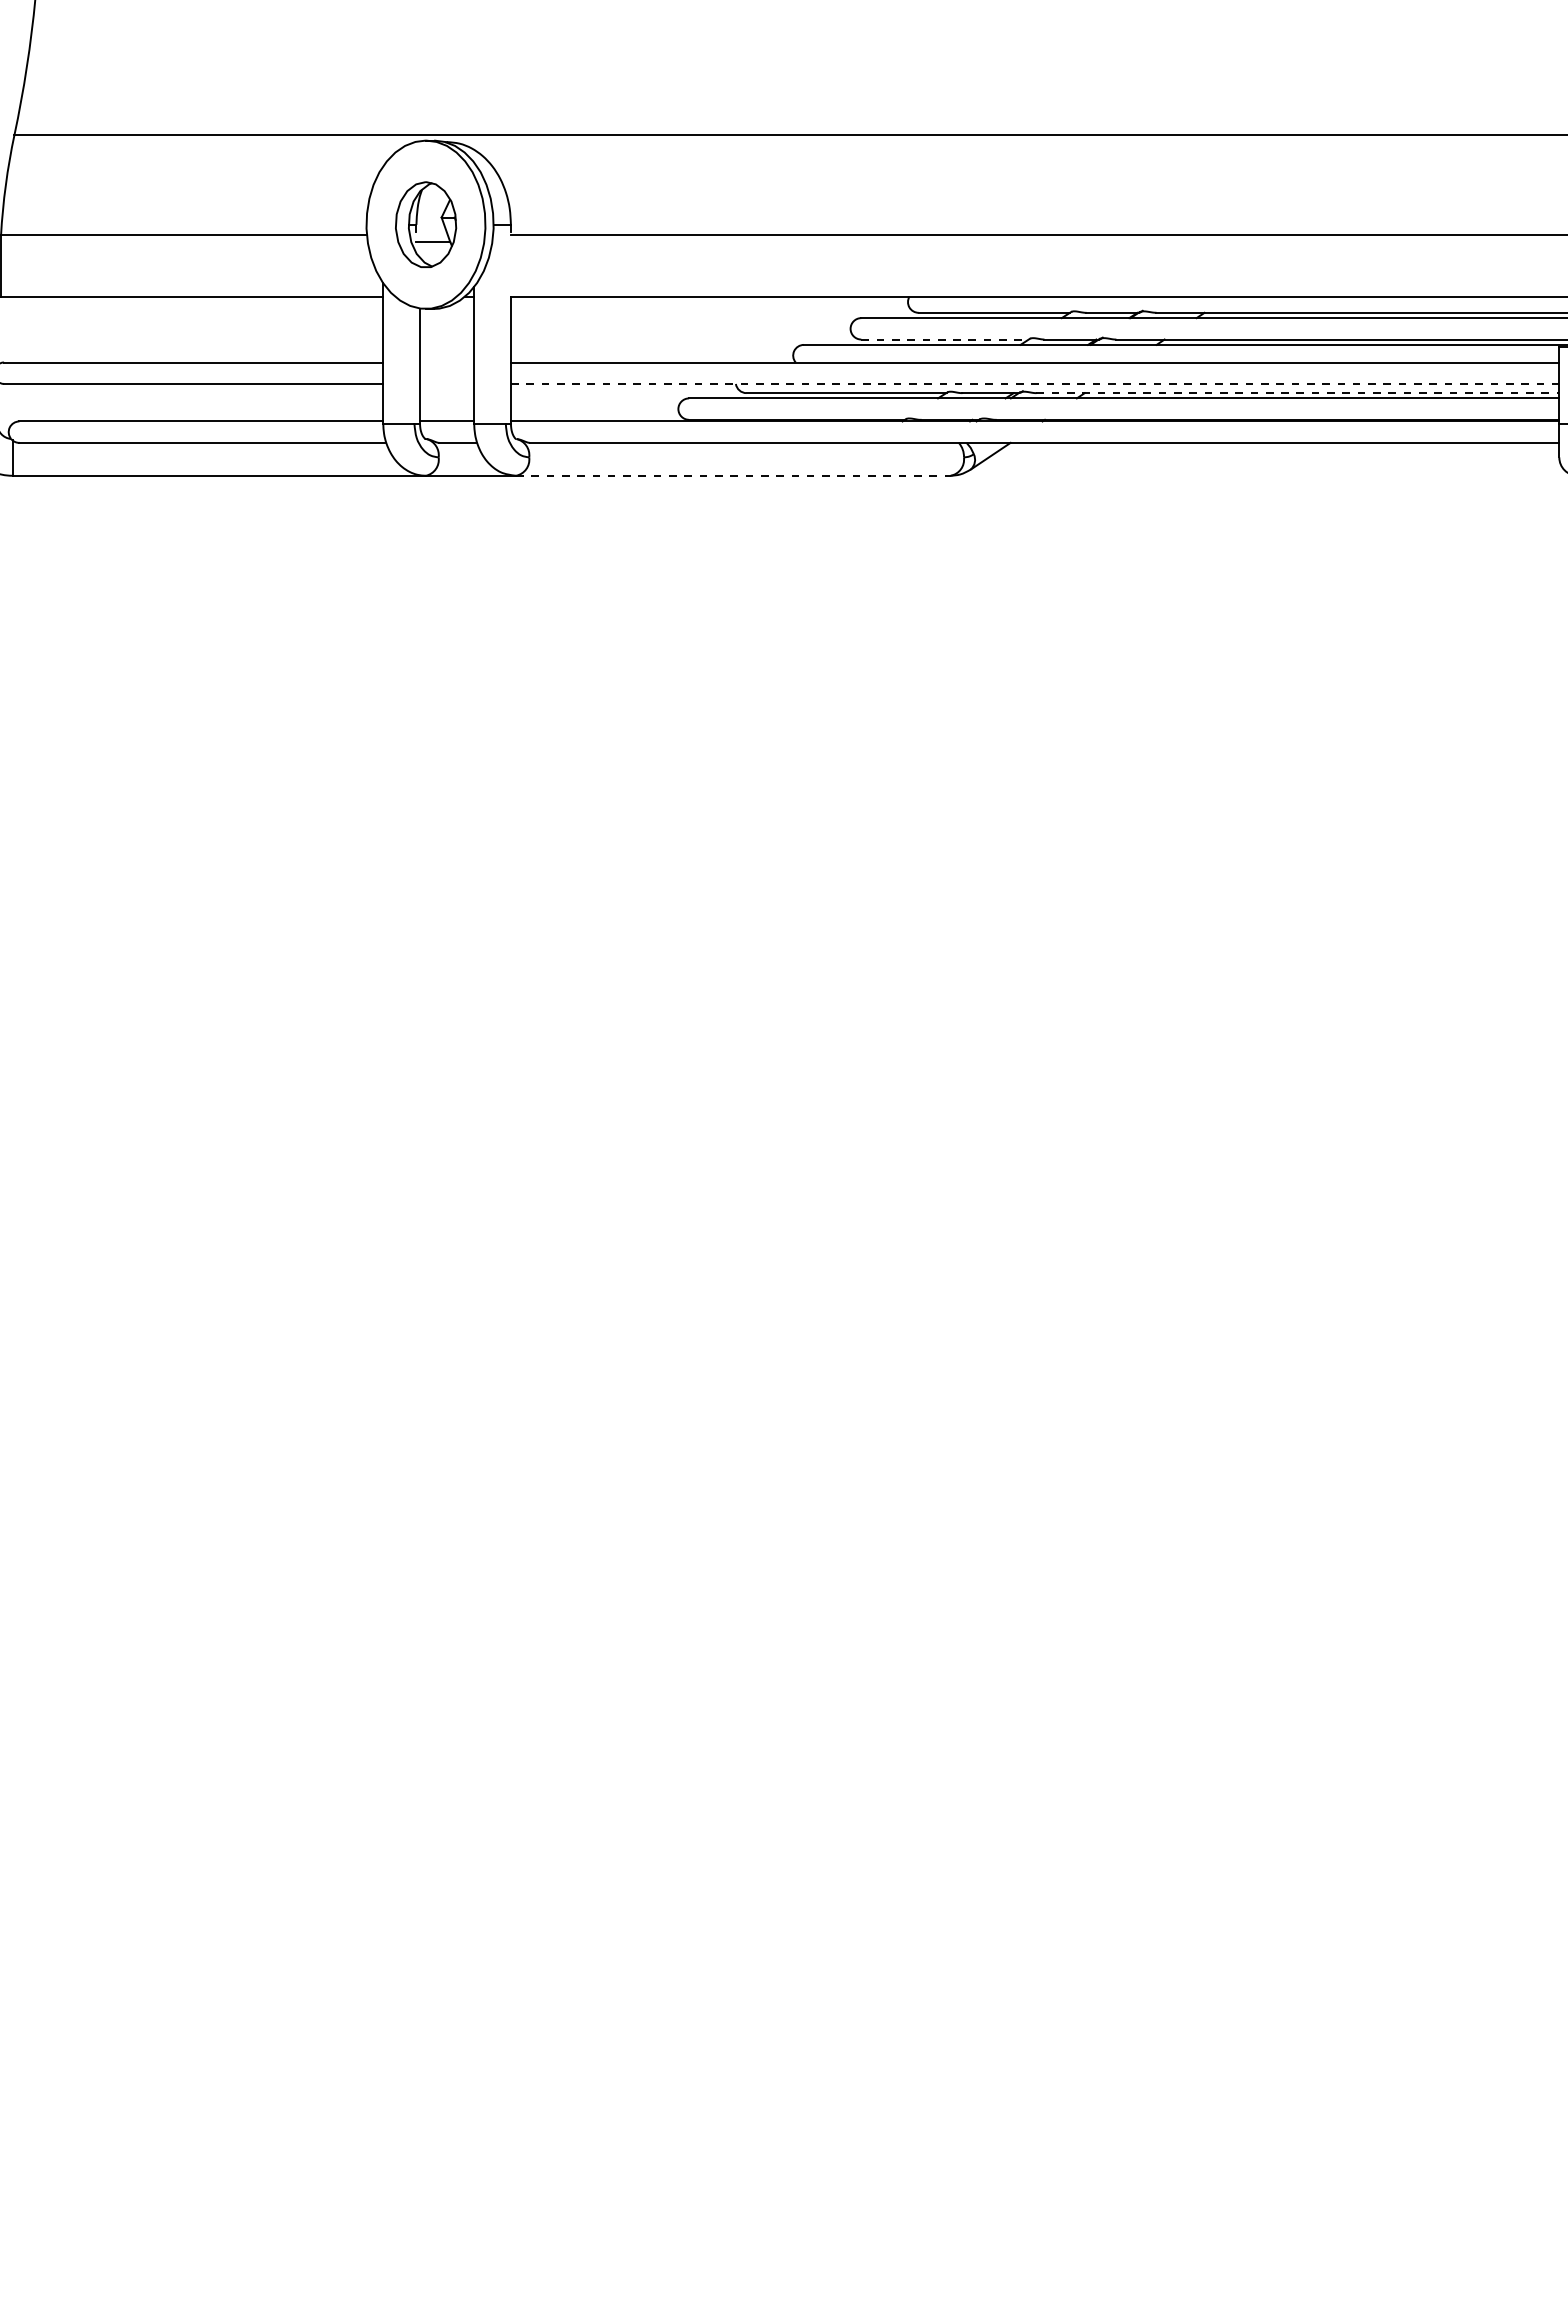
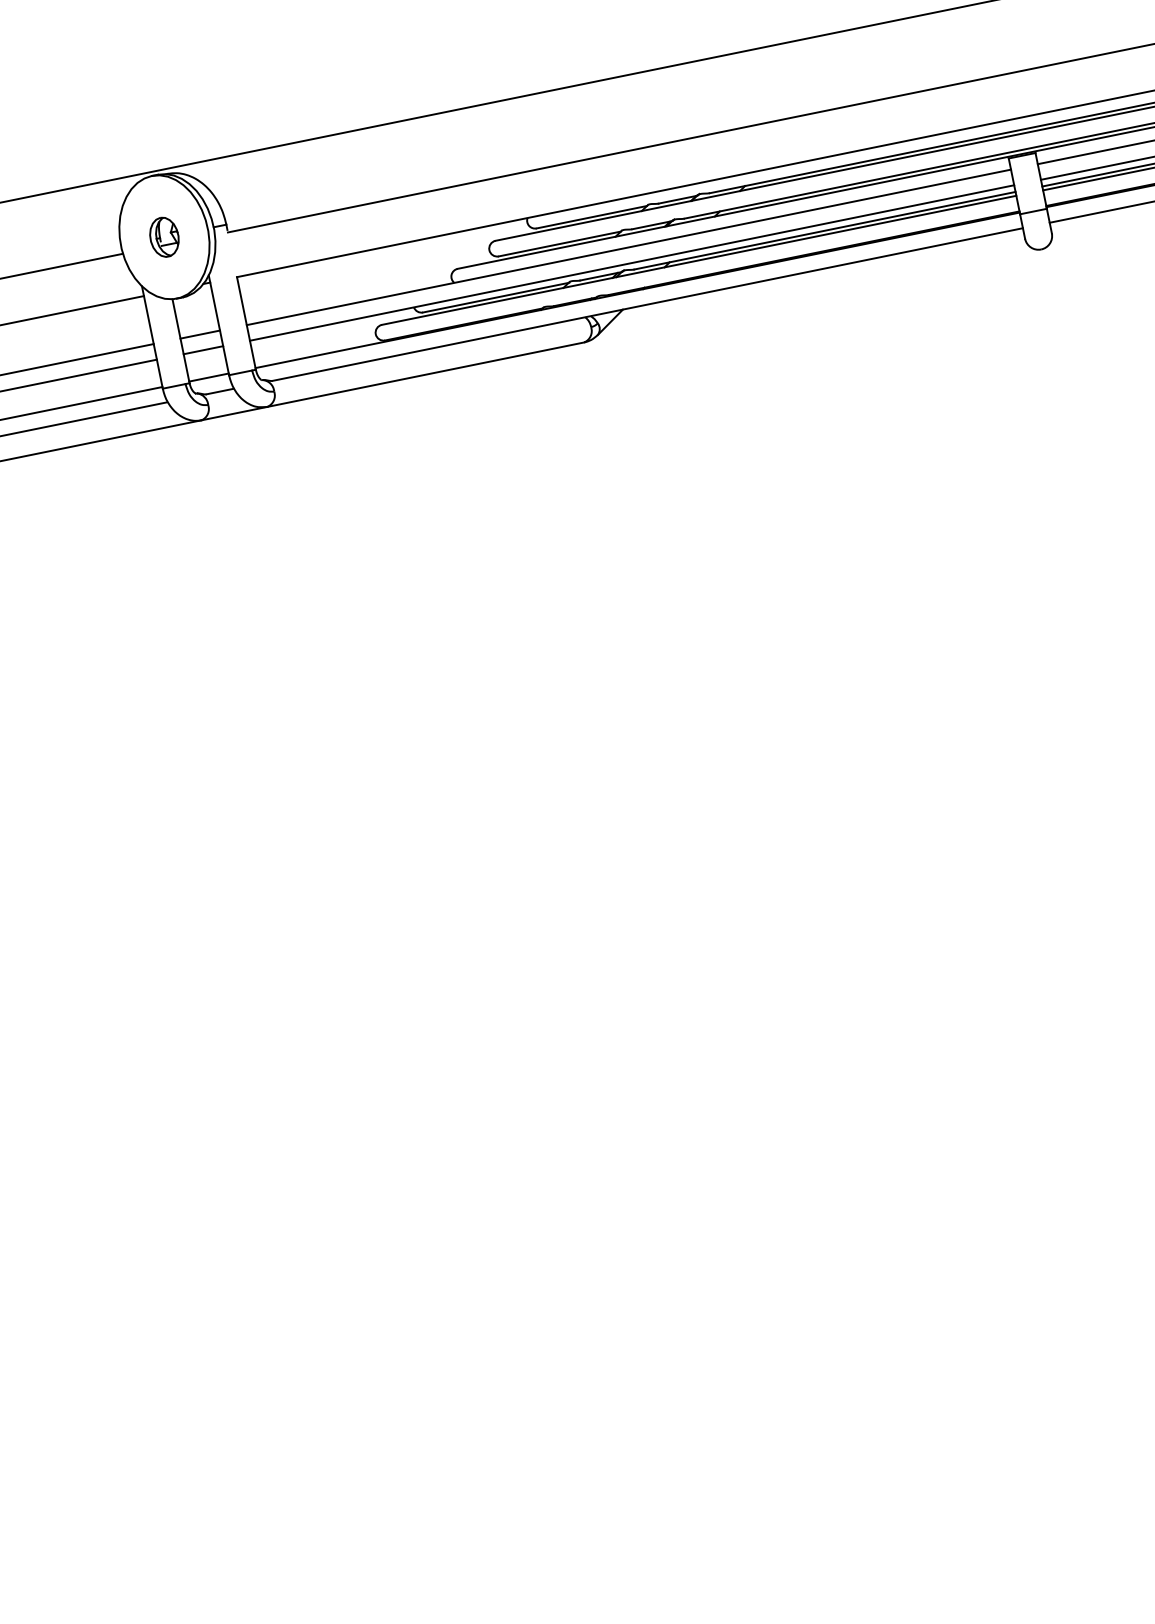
part: (425, 224) -> (164, 237), size x0.62
line: (945, 339) -> (560, 243), dashed -> solid
line: (447, 362) -> (200, 334), added
line: (447, 383) -> (203, 349), added
line: (1035, 383) -> (632, 262), dashed -> solid
line: (1297, 393) -> (824, 231), dashed -> solid
line: (733, 475) -> (425, 374), dashed -> solid

